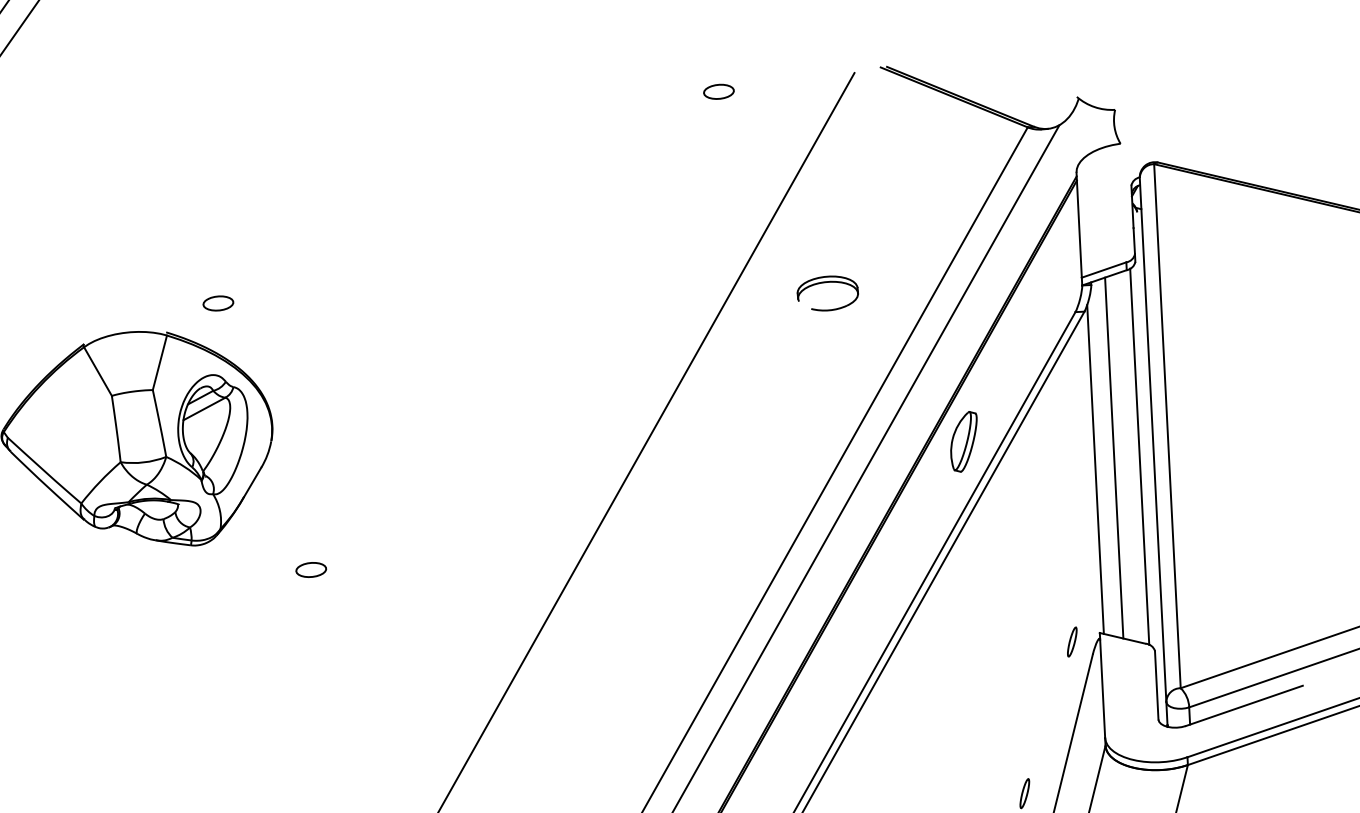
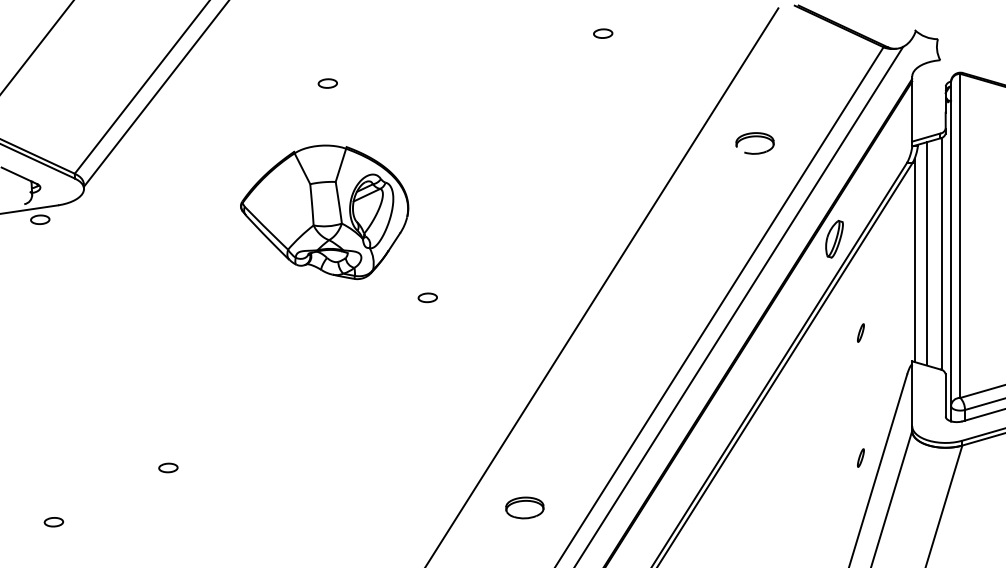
part: (719, 91) -> (603, 33), moved
part: (217, 303) -> (327, 83), moved
part: (1071, 641) -> (860, 332), moved

